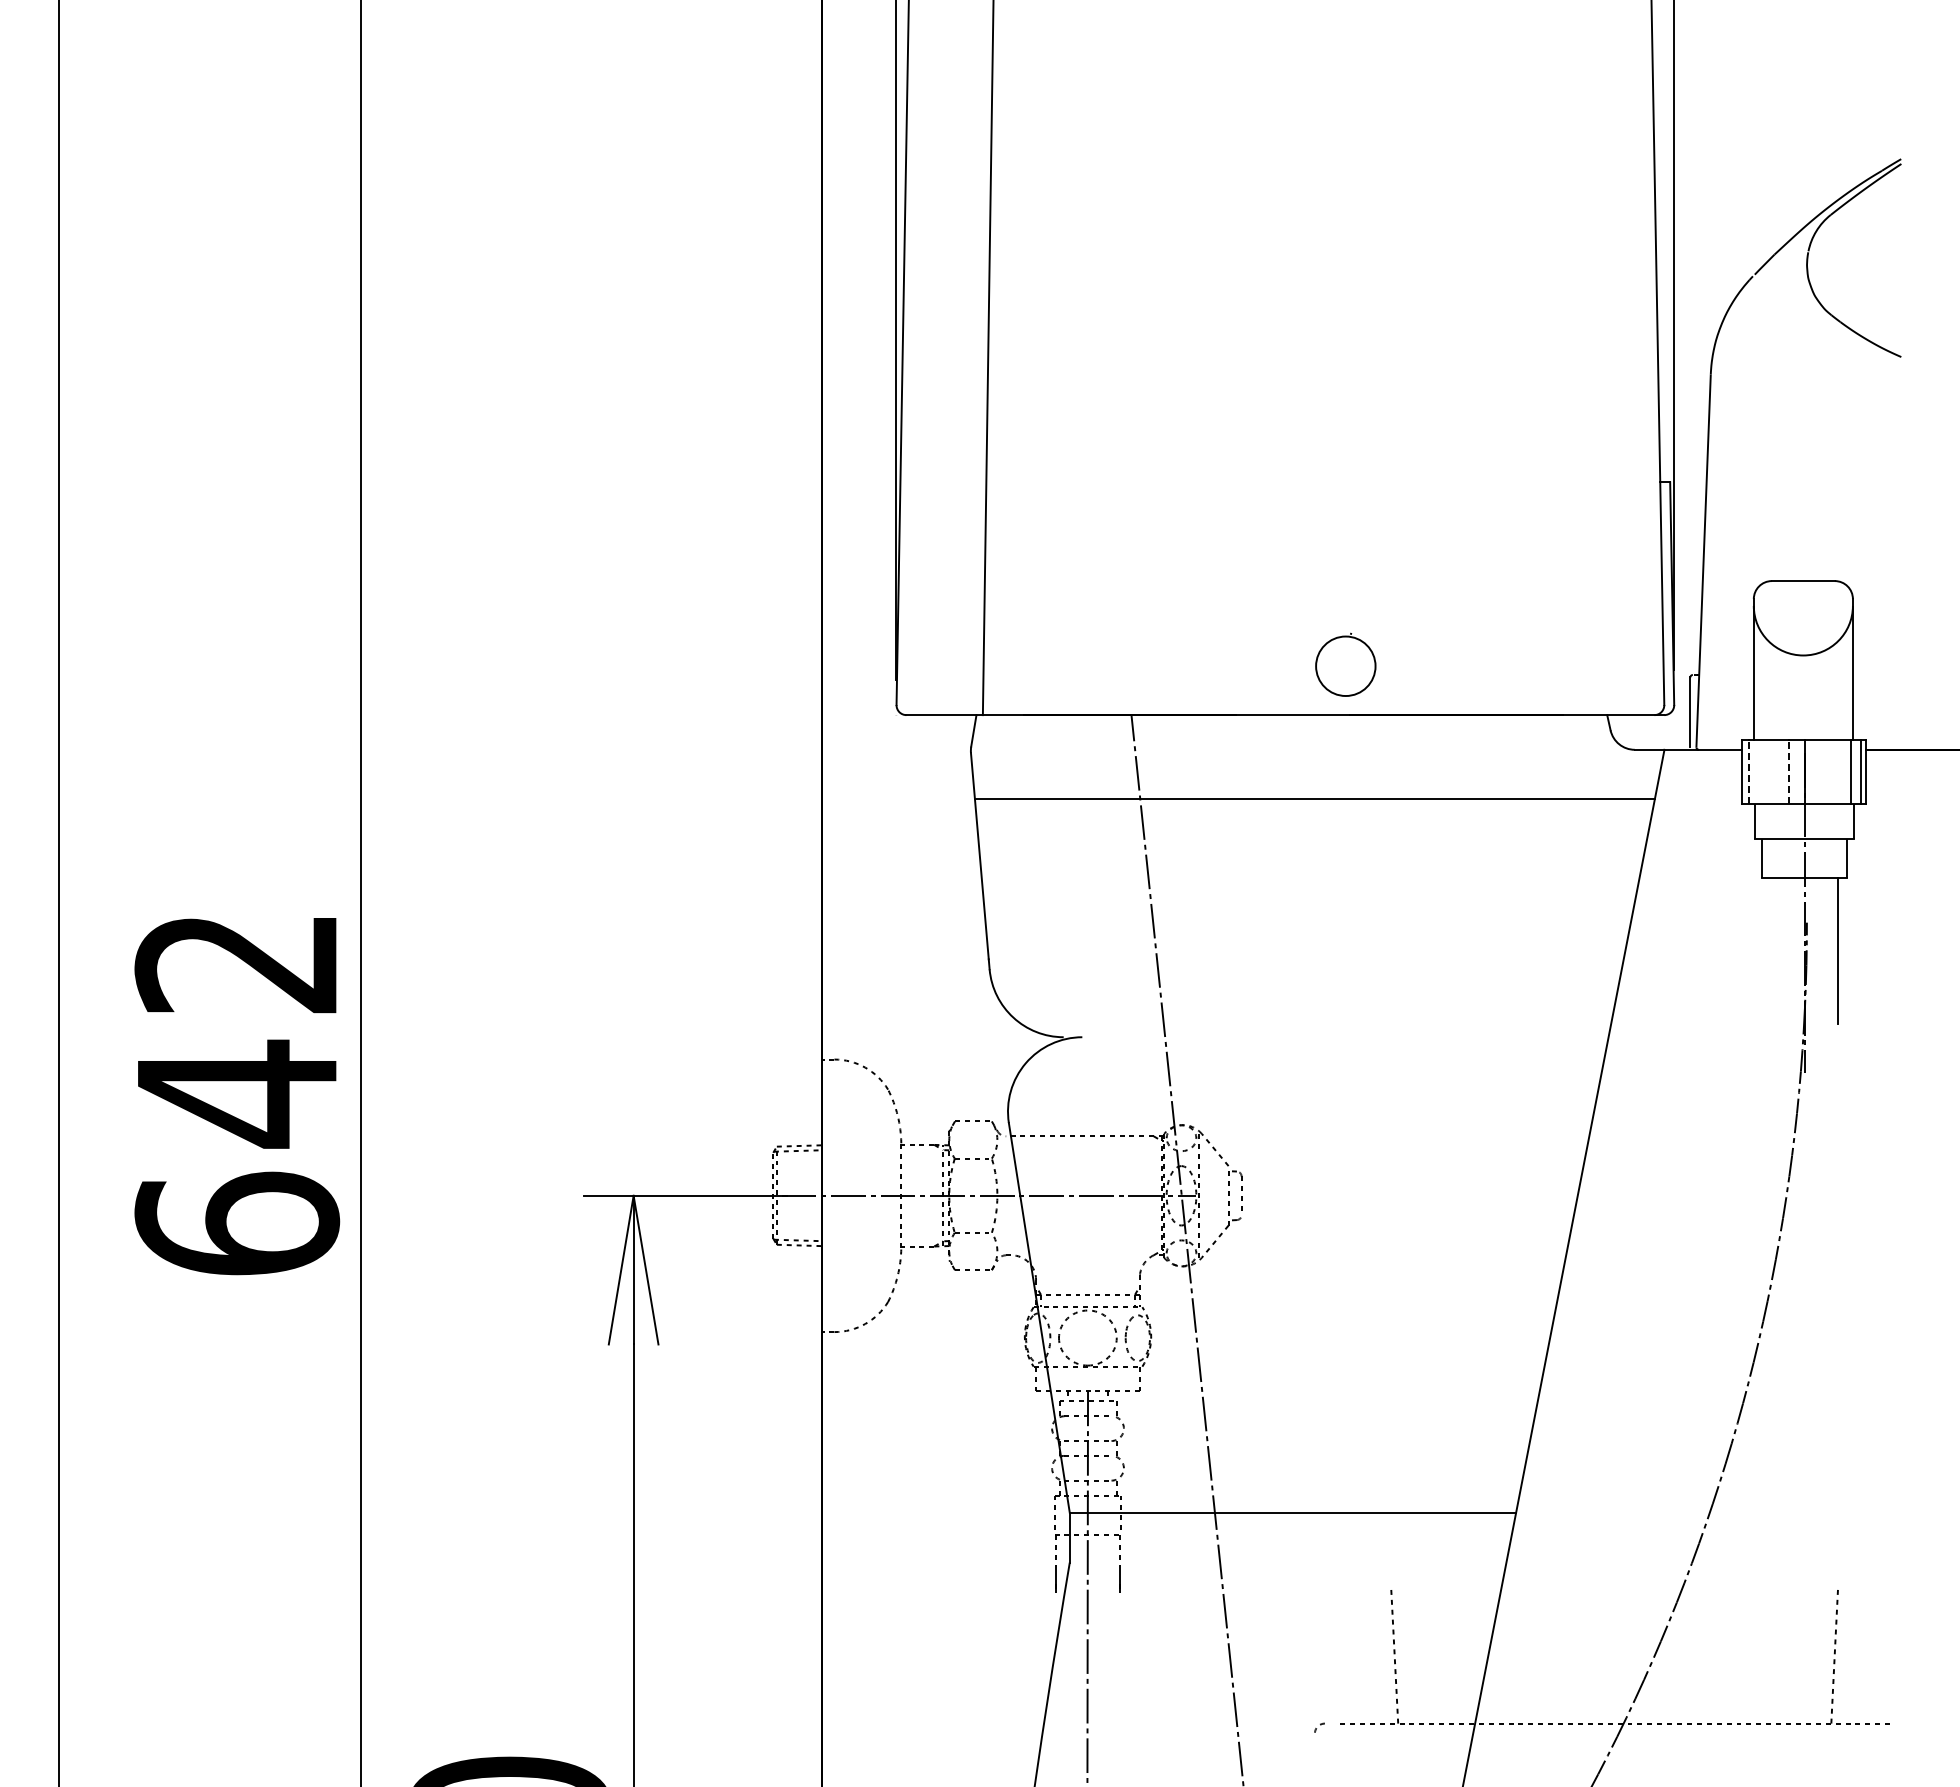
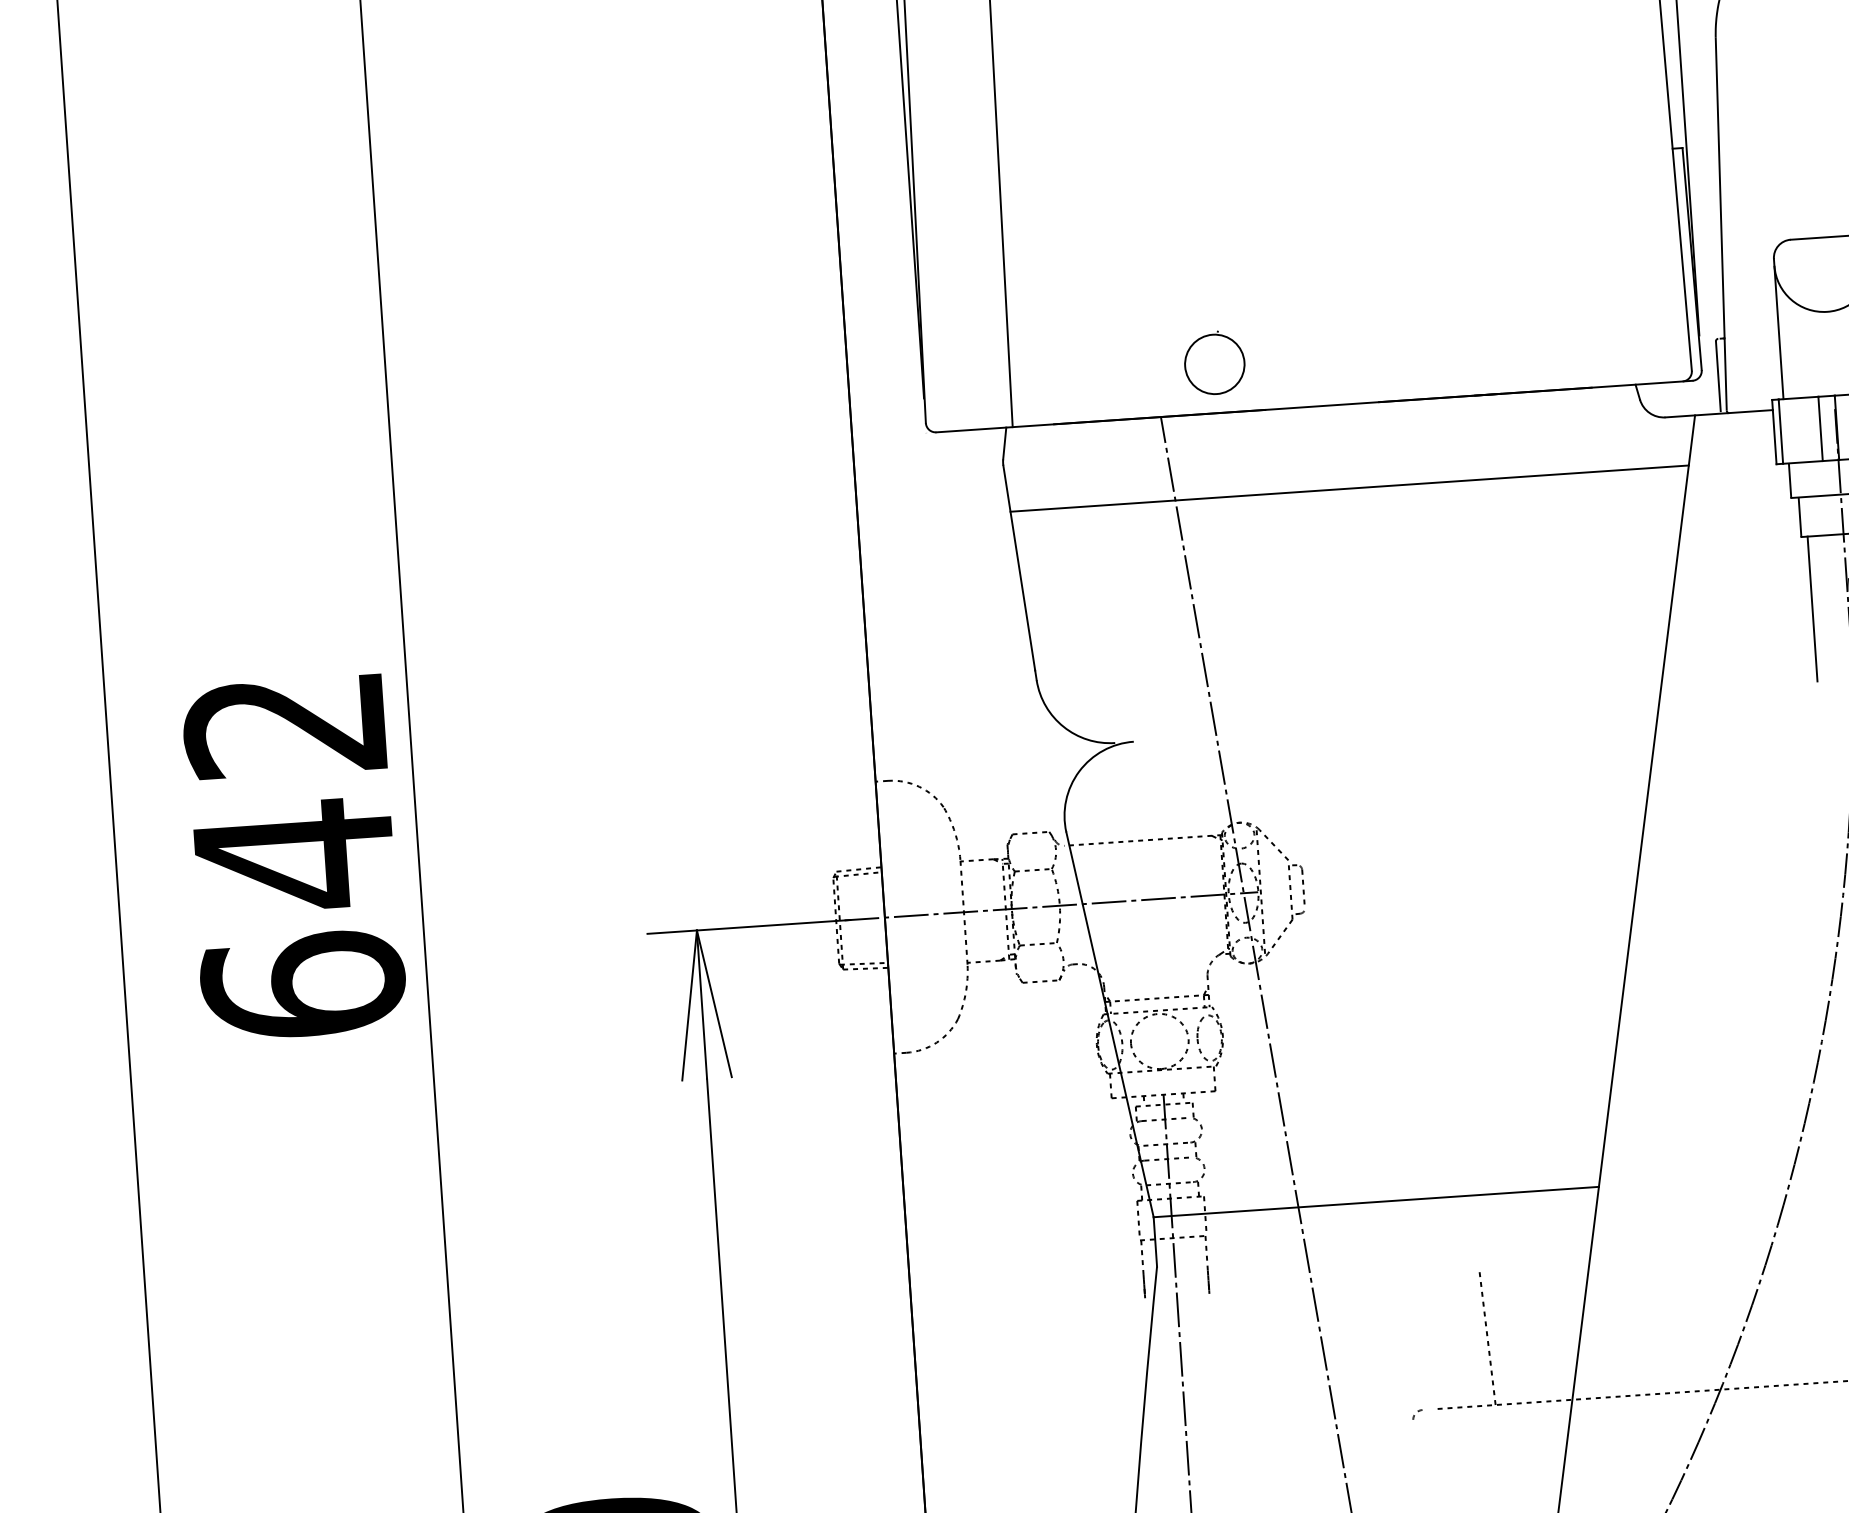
part: (1345, 664) -> (1214, 362), moved
line: (1749, 771) -> (1781, 431), dashed -> solid
line: (1788, 771) -> (1820, 428), dashed -> solid
line: (1768, 950) -> (1812, 608), added

